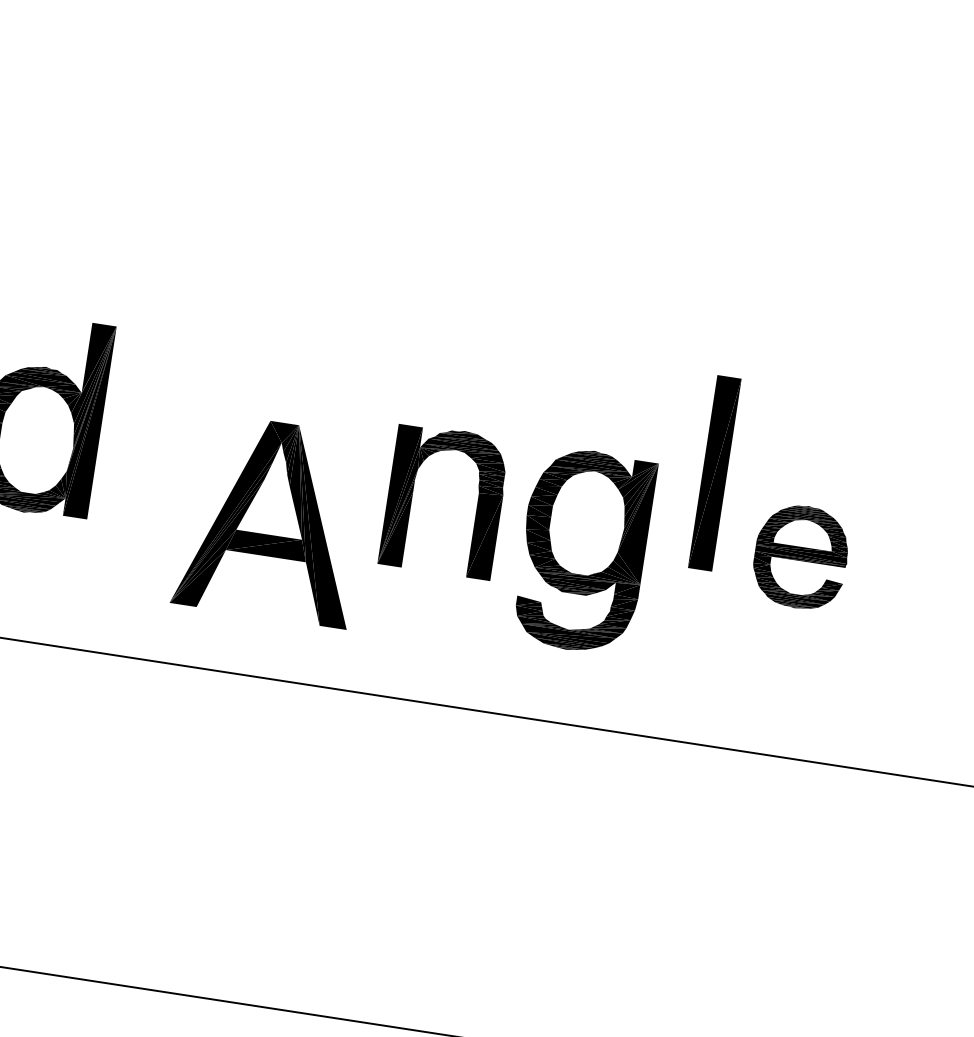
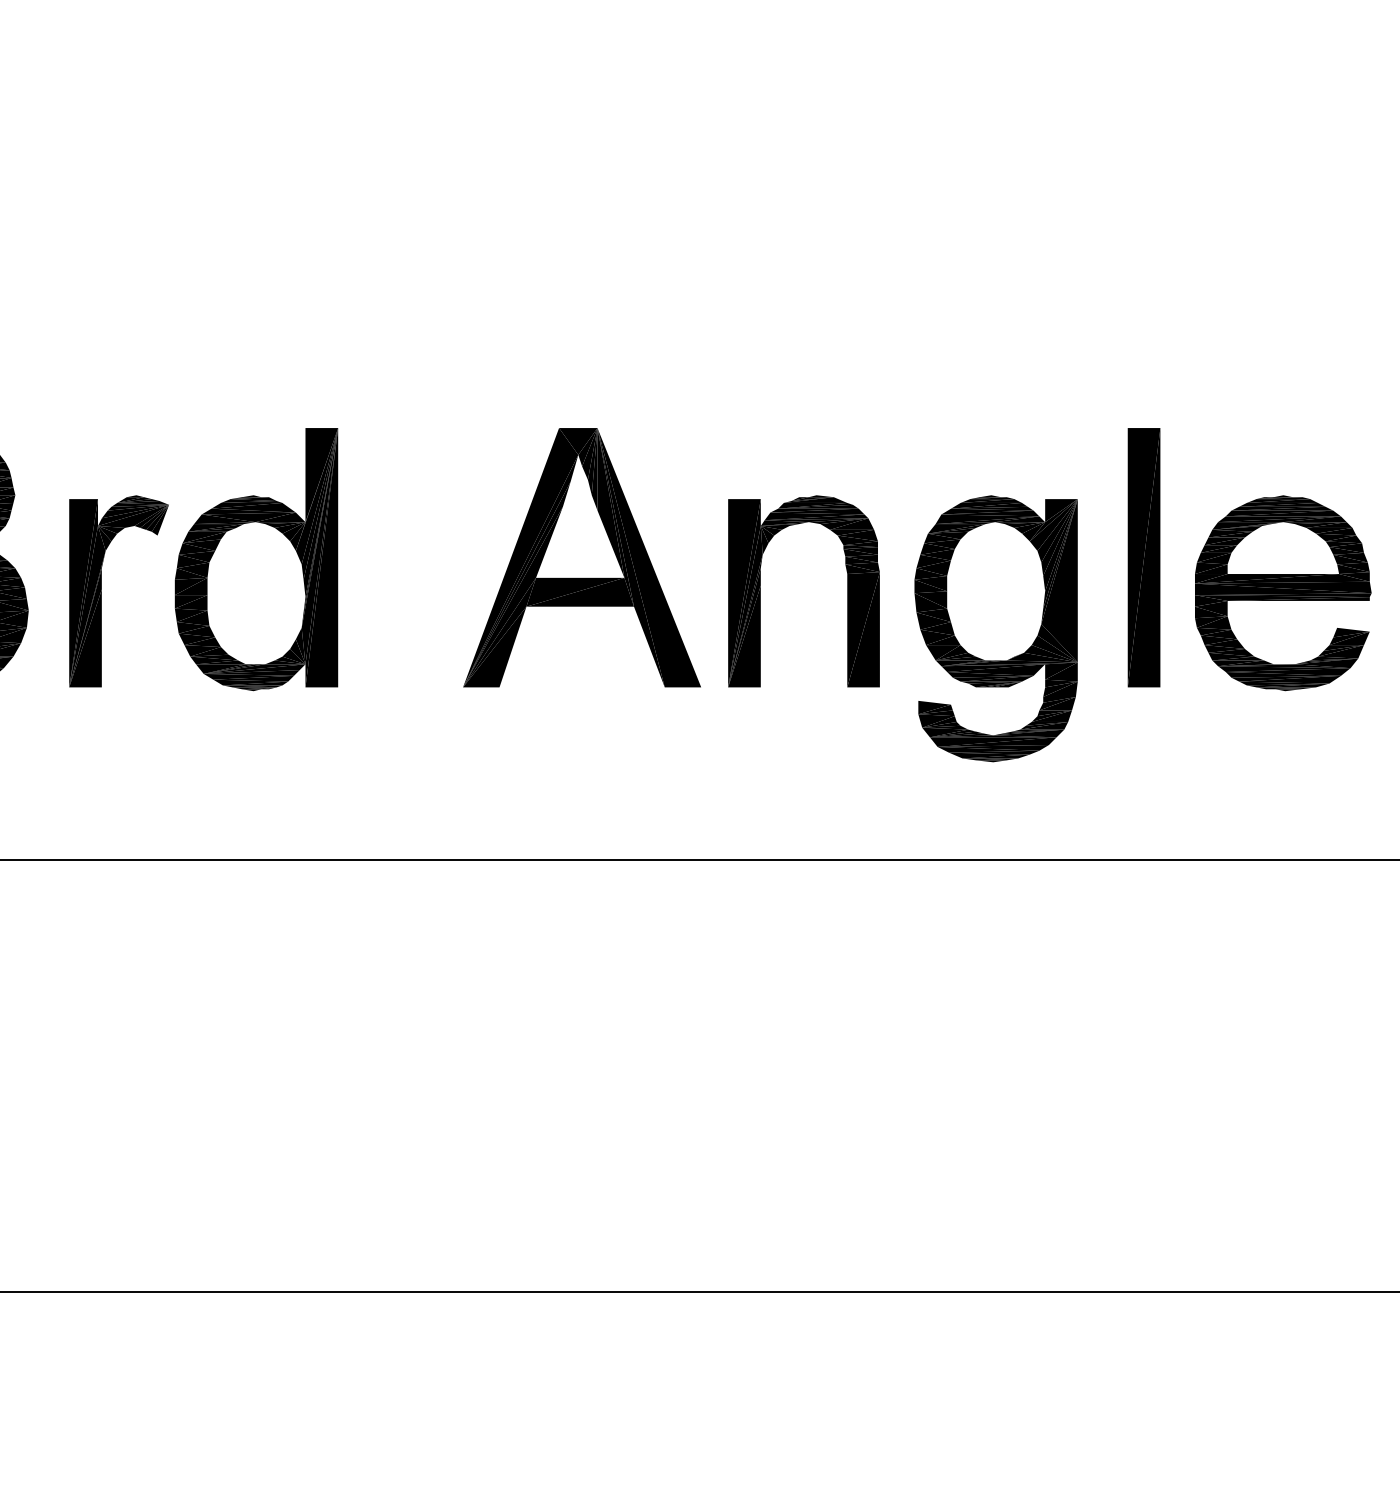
part: (714, 473) -> (1143, 557), moved
part: (272, 519) -> (581, 557), moved
part: (801, 557) -> (1283, 593), size x1.43

